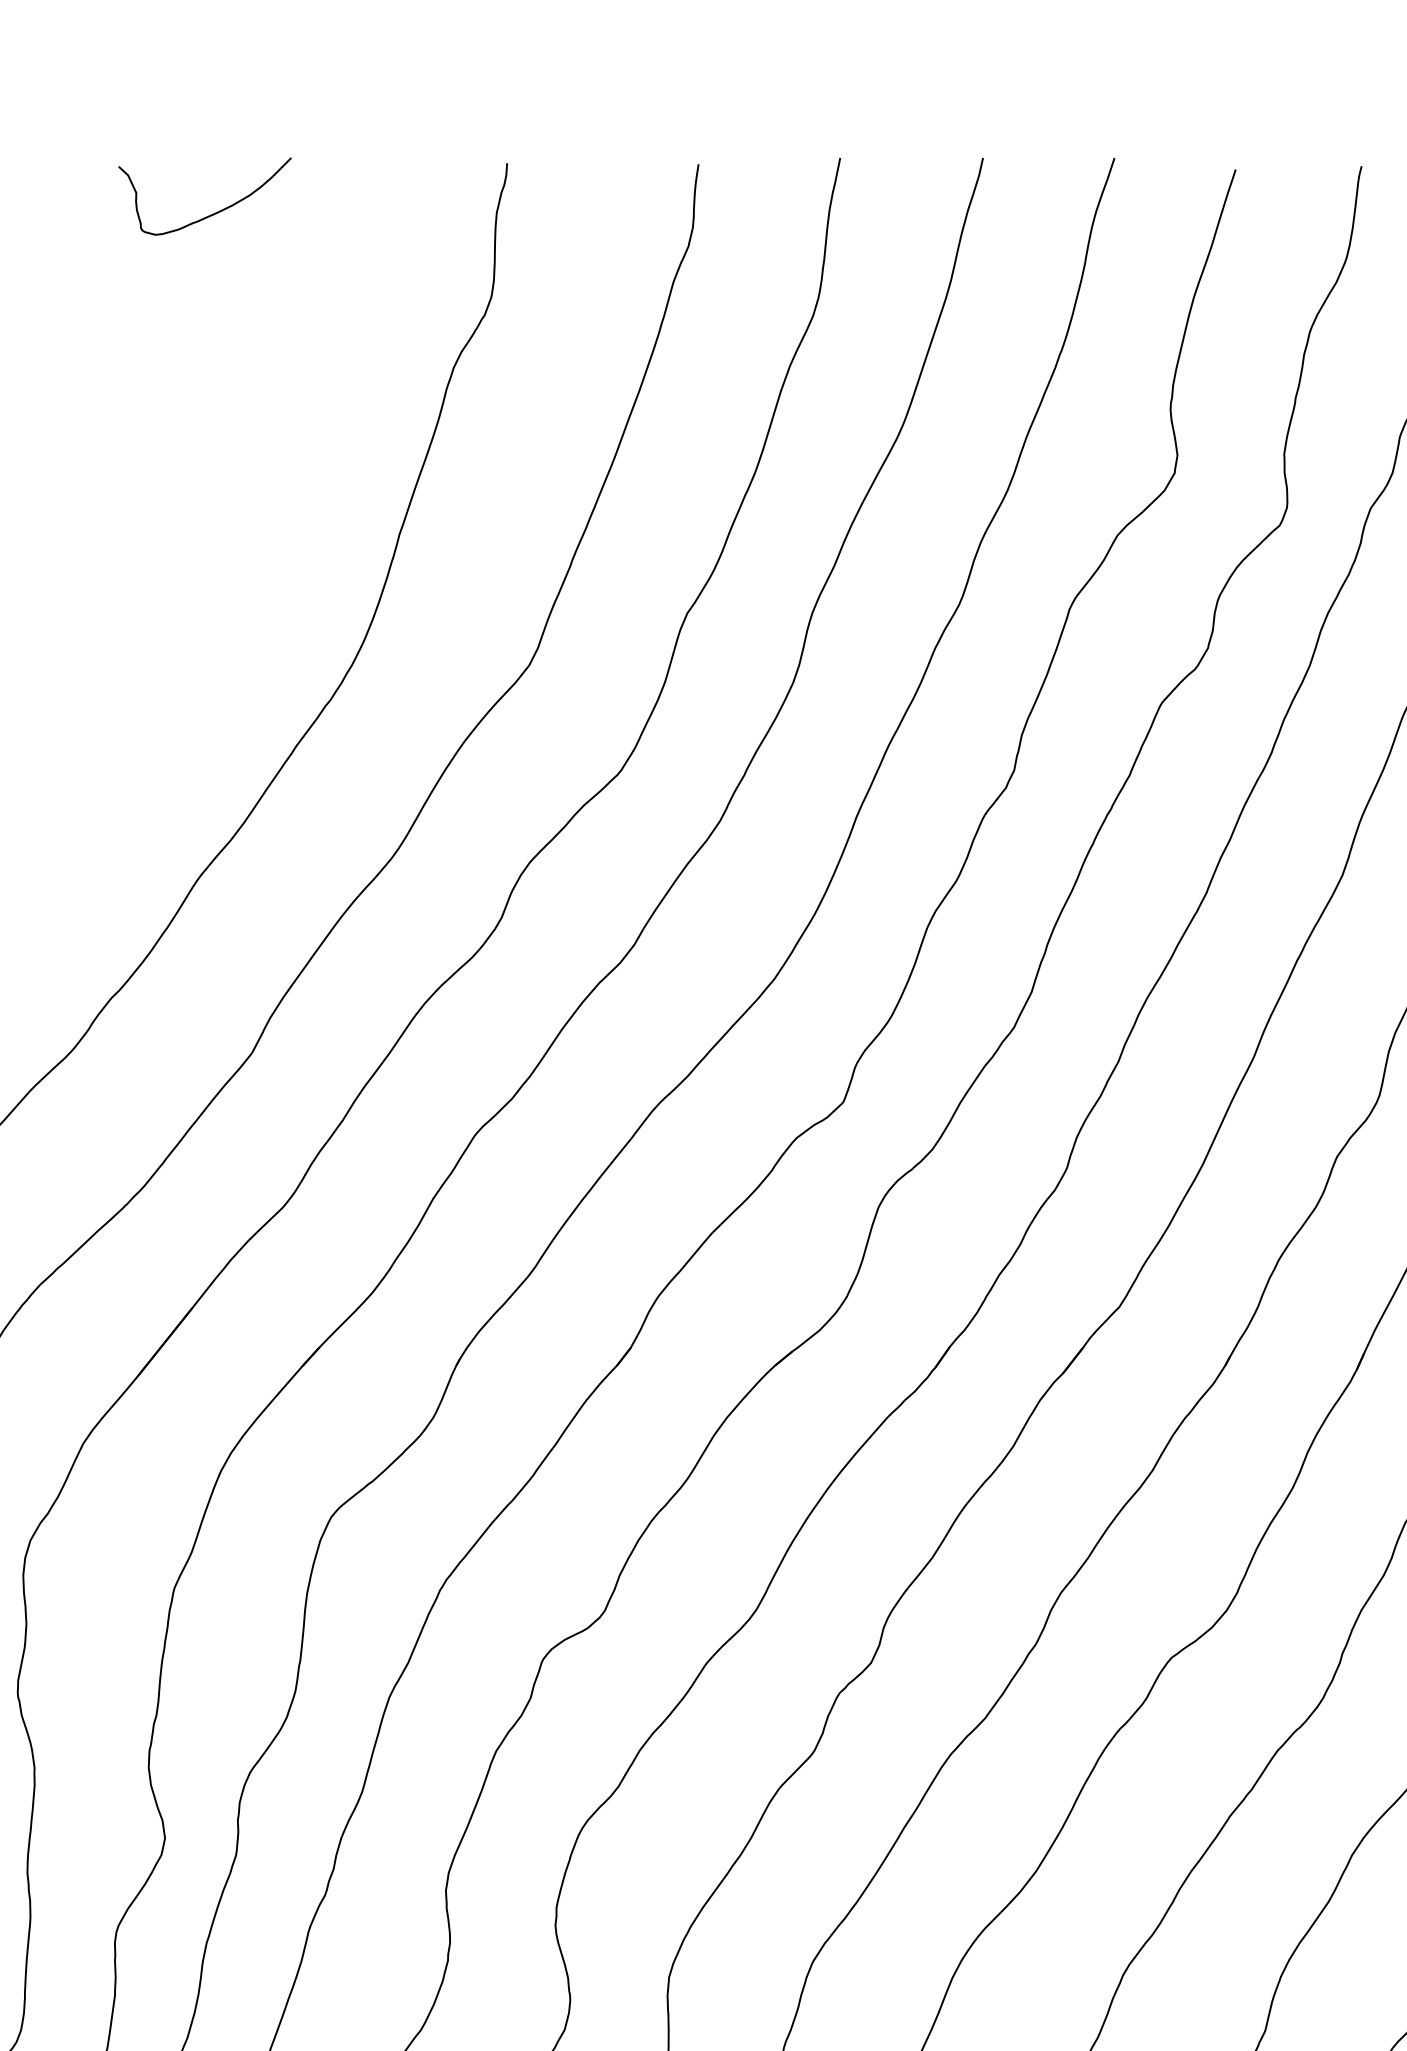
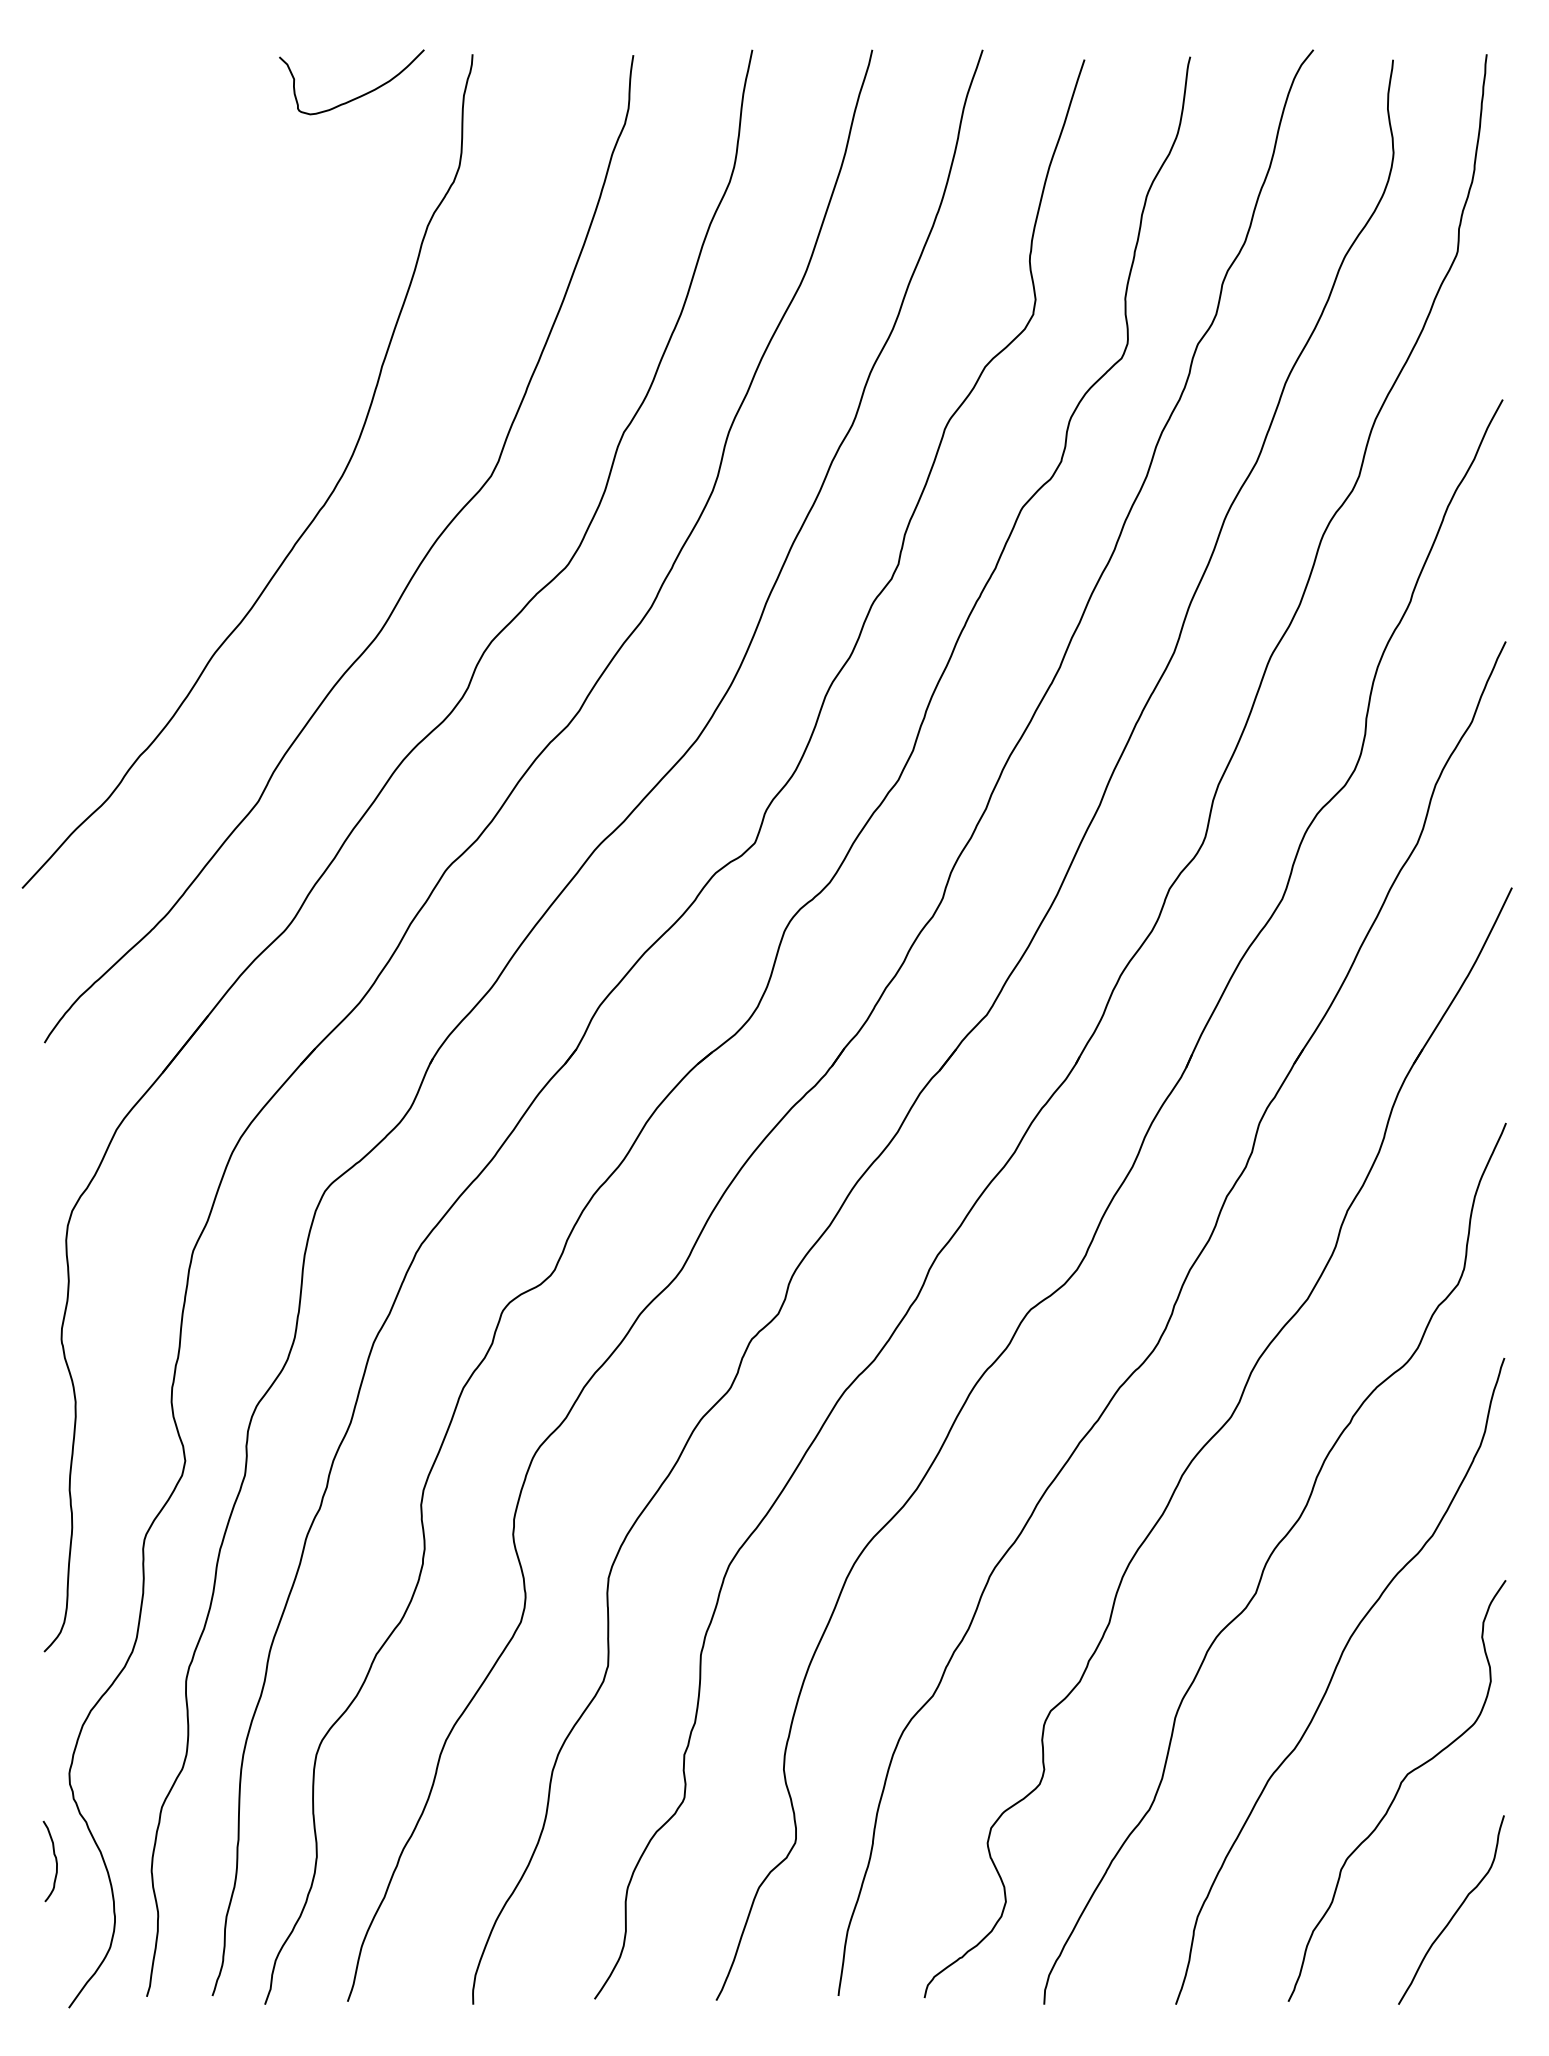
curve: (209, 214) -> (355, 97), moved

